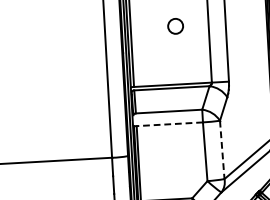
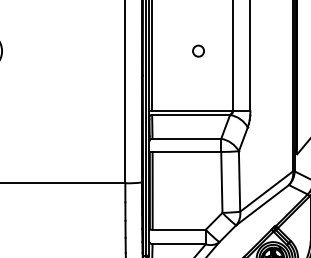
circle: (175, 25) -> (198, 50), size x0.71
line: (169, 123) -> (186, 151), dashed -> solid
line: (222, 150) -> (239, 182), dashed -> solid

